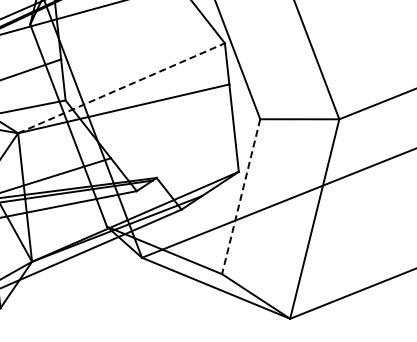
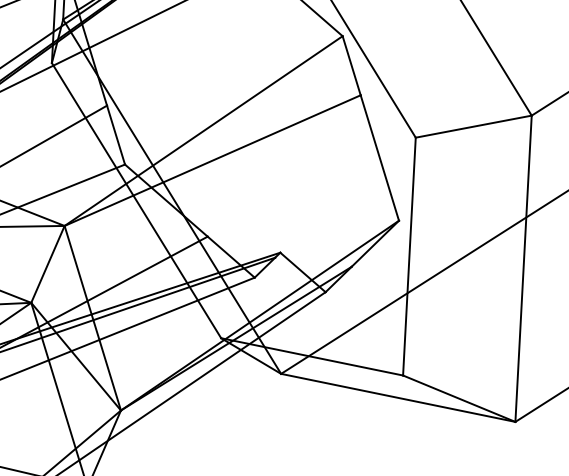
line: (121, 88) -> (203, 131), dashed -> solid
line: (241, 196) -> (409, 256), dashed -> solid

